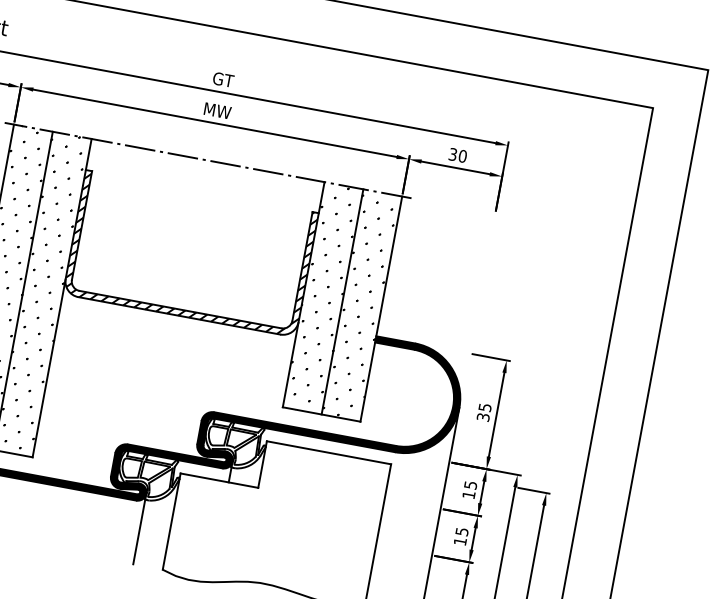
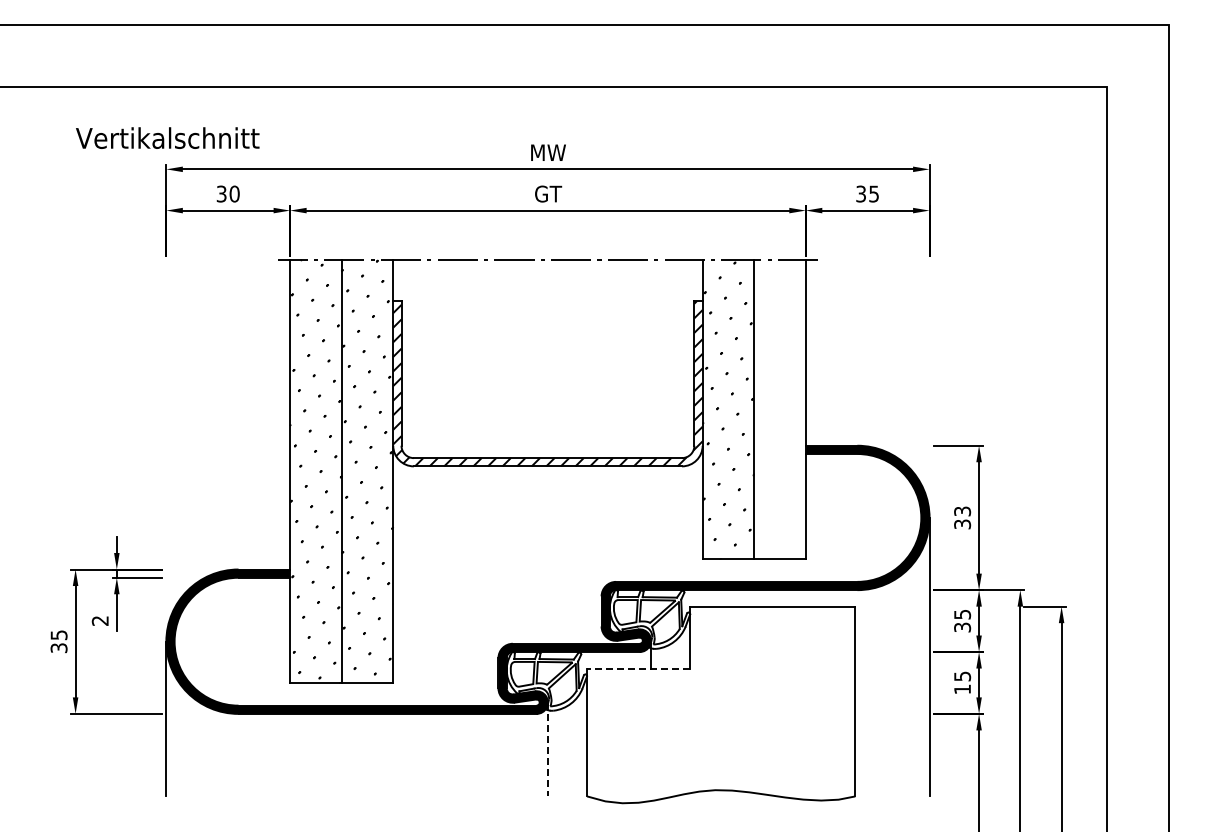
text: (223, 79) -> (548, 152), GT -> MW
text: (217, 110) -> (548, 193), MW -> GT
text: (463, 155) -> (874, 193), 30 -> 35
hatch: (361, 304) -> (779, 408), removed
text: (485, 406) -> (962, 510), 35 -> 33
line: (219, 480) -> (638, 668), solid -> dashed
text: (468, 494) -> (962, 627), 15 -> 35
line: (139, 528) -> (547, 749), solid -> dashed

